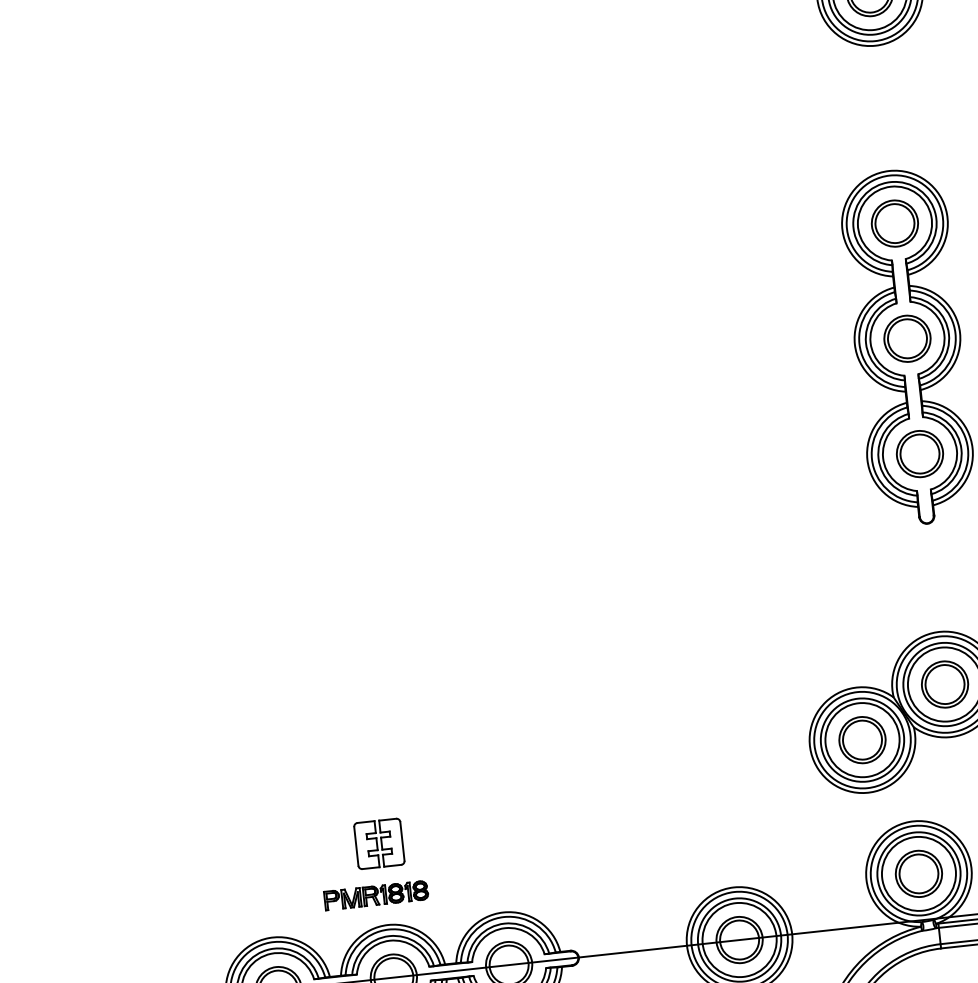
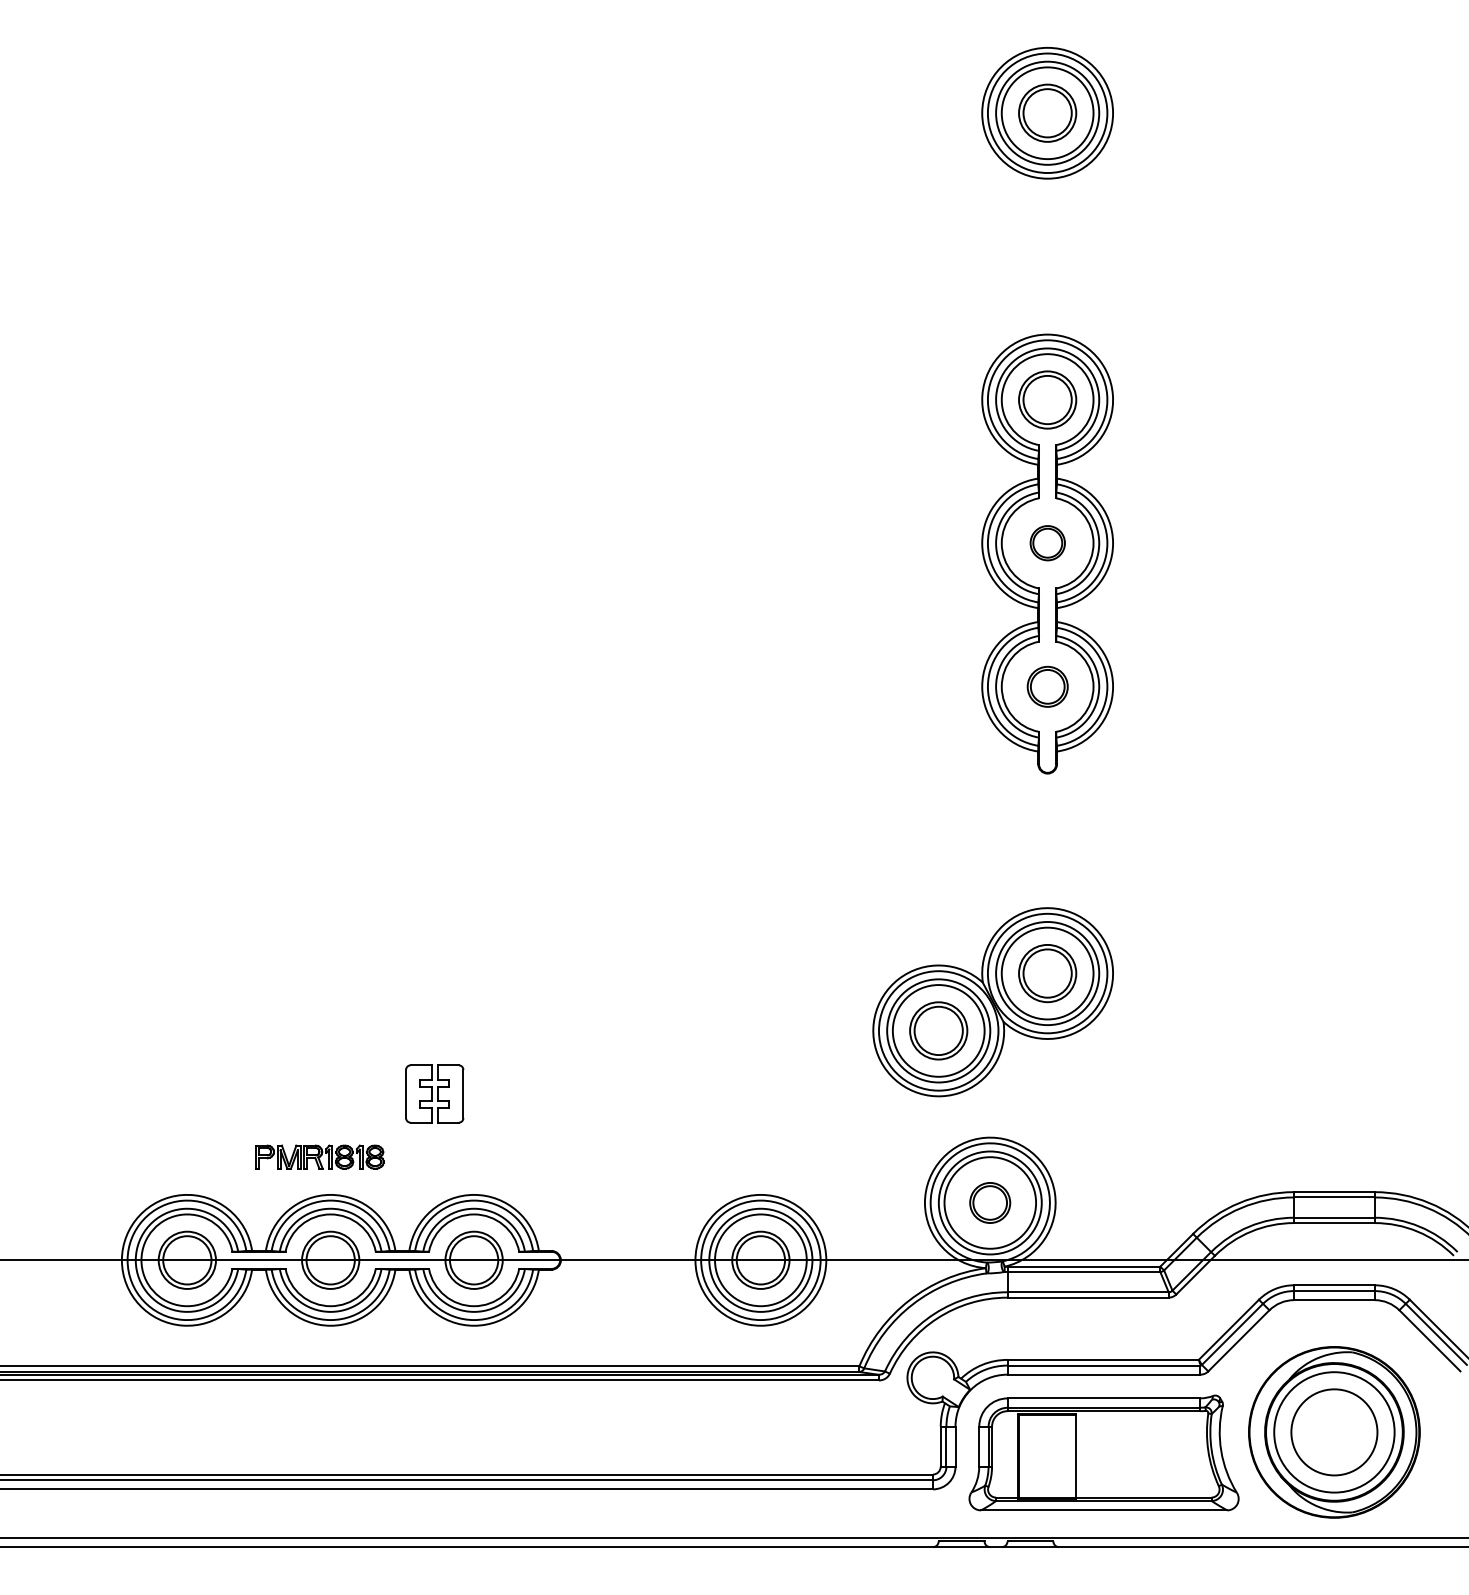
part: (907, 338) -> (1047, 542), size x0.6
part: (919, 453) -> (1047, 686), size x0.7
part: (379, 843) -> (434, 1093), moved
part: (918, 873) -> (989, 1202), size x0.7

